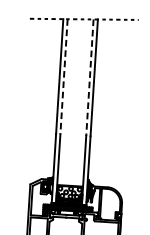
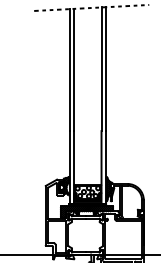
line: (64, 77) -> (74, 70), dashed -> solid
line: (89, 77) -> (101, 69), dashed -> solid

